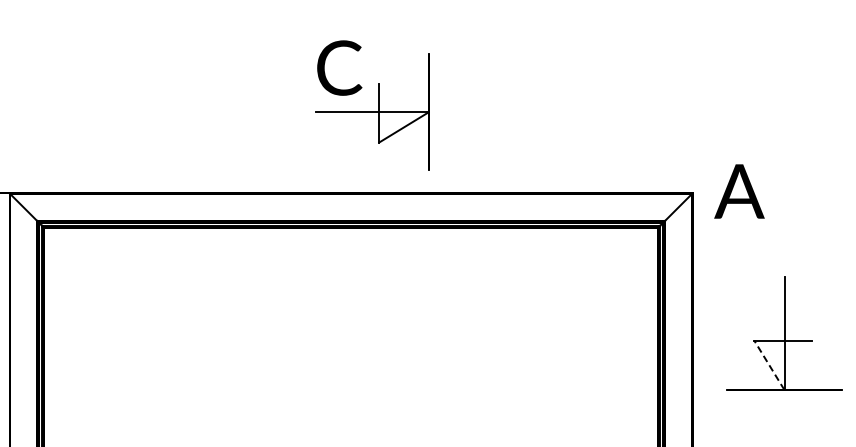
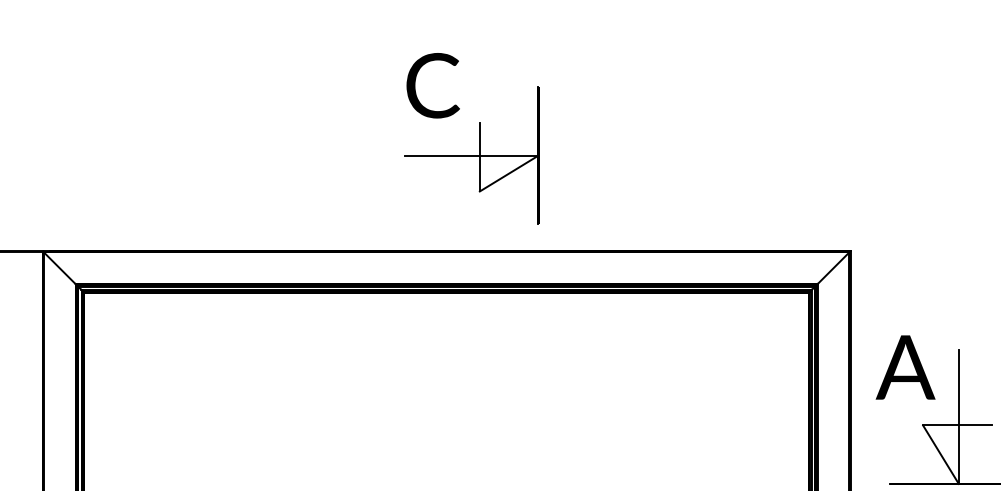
text: (339, 67) -> (432, 85), moved
text: (739, 191) -> (905, 367), moved
line: (769, 365) -> (941, 454), dashed -> solid

